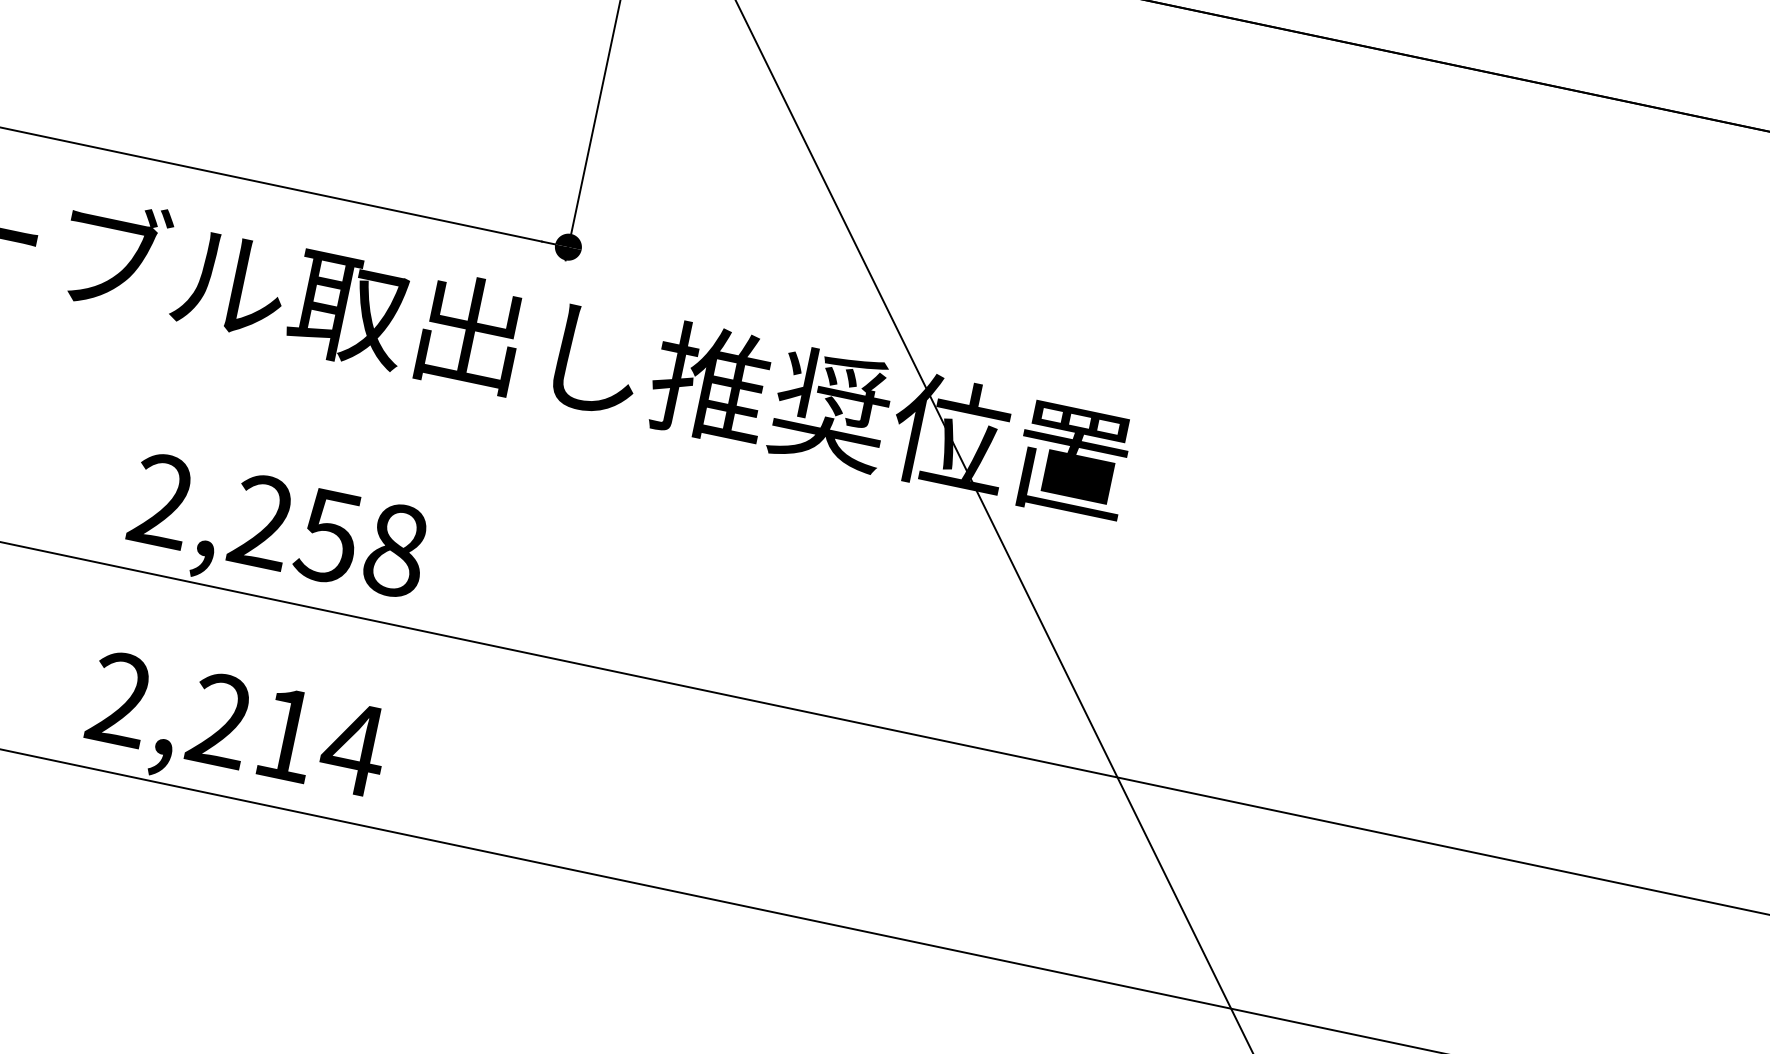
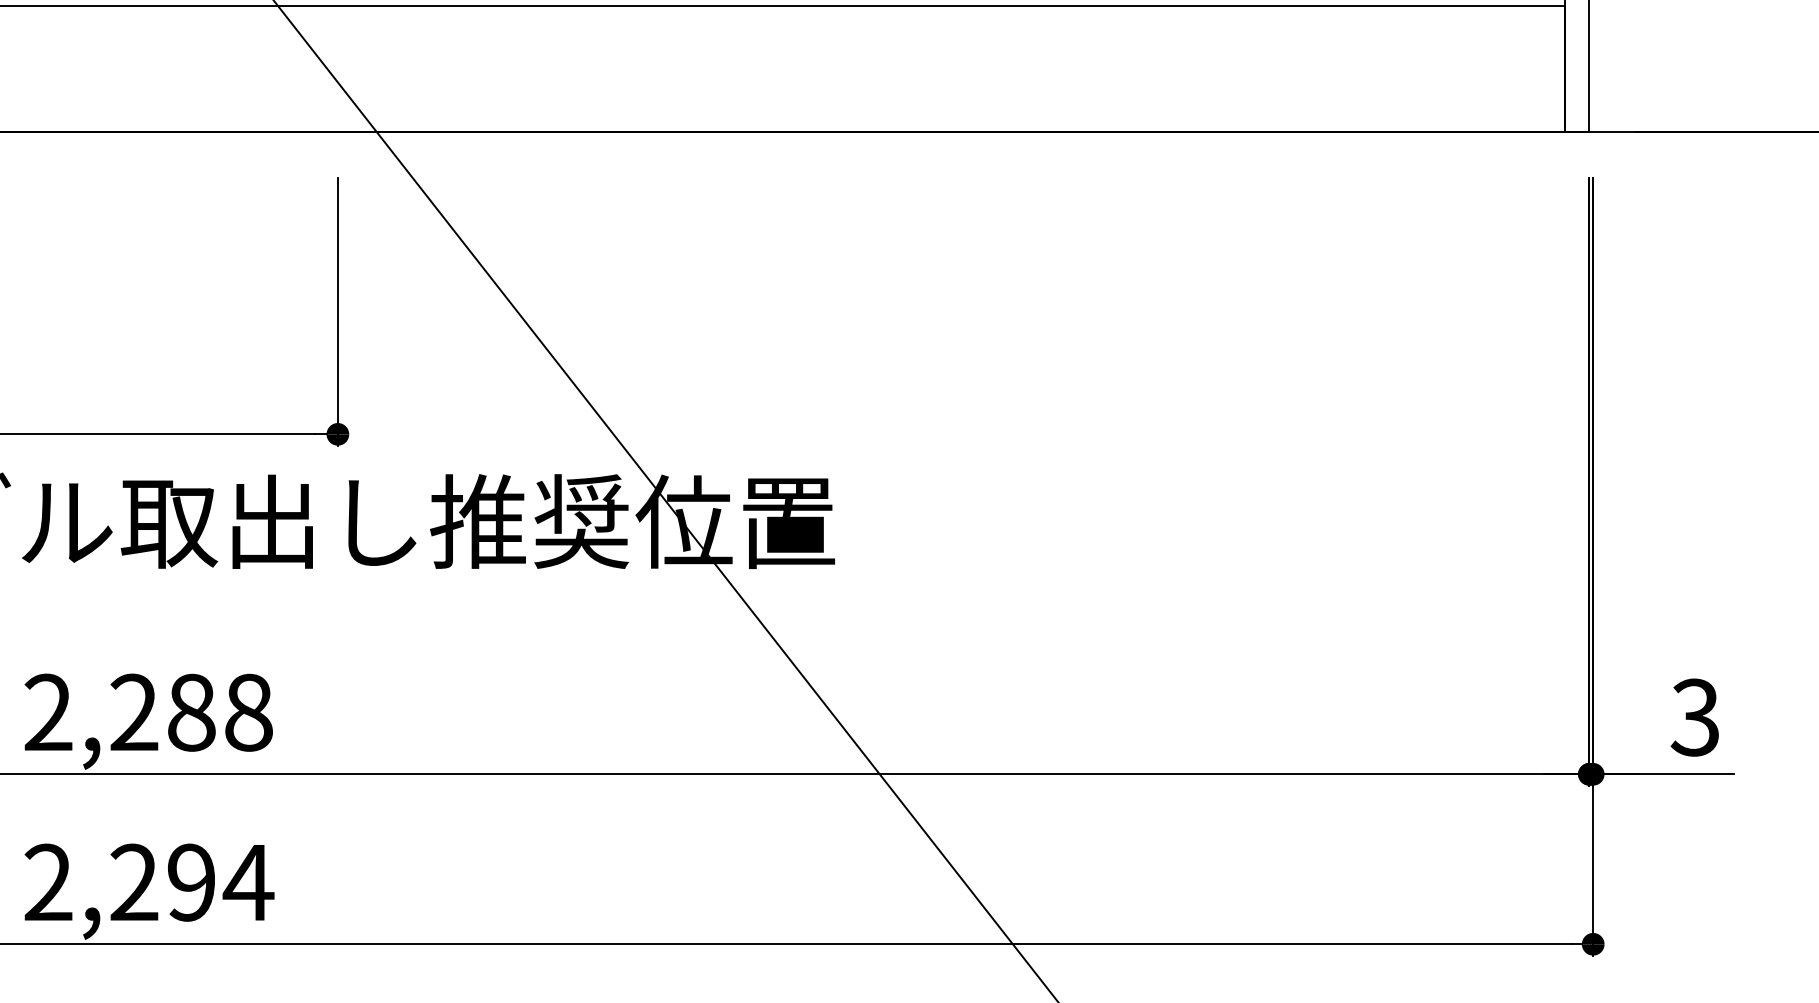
text: (327, 535) -> (190, 712), 2,258 -> 2,288
text: (287, 734) -> (191, 882), 2,214 -> 2,294

